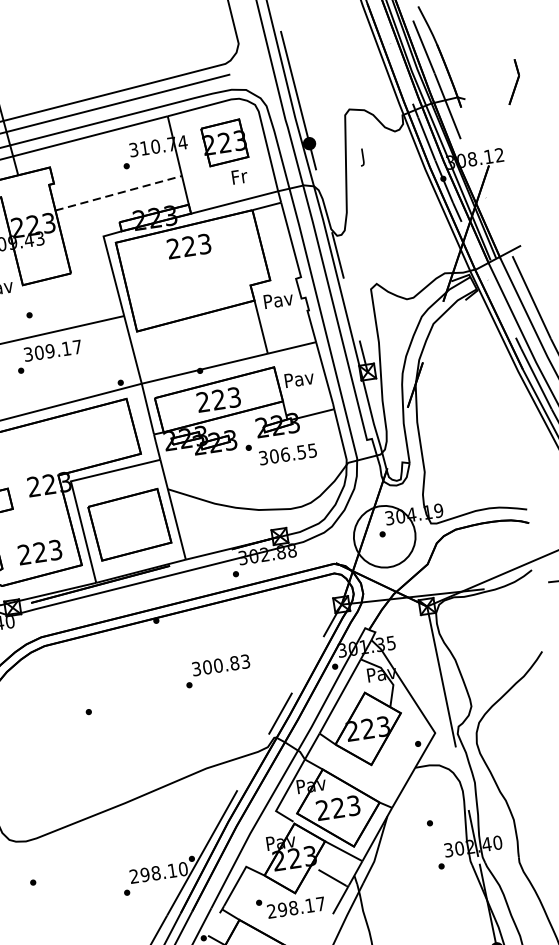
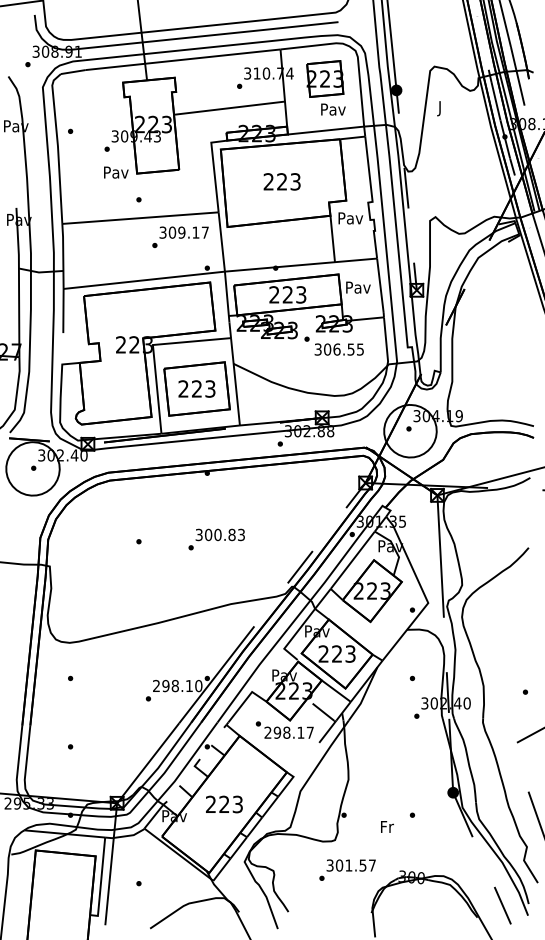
text: (239, 176) -> (333, 109), Fr -> Pav
line: (118, 193) -> (229, 108), dashed -> solid
text: (188, 246) -> (281, 181), moved
text: (49, 355) -> (180, 236), moved
text: (39, 551) -> (196, 388), moved
text: (217, 671) -> (216, 539), moved

